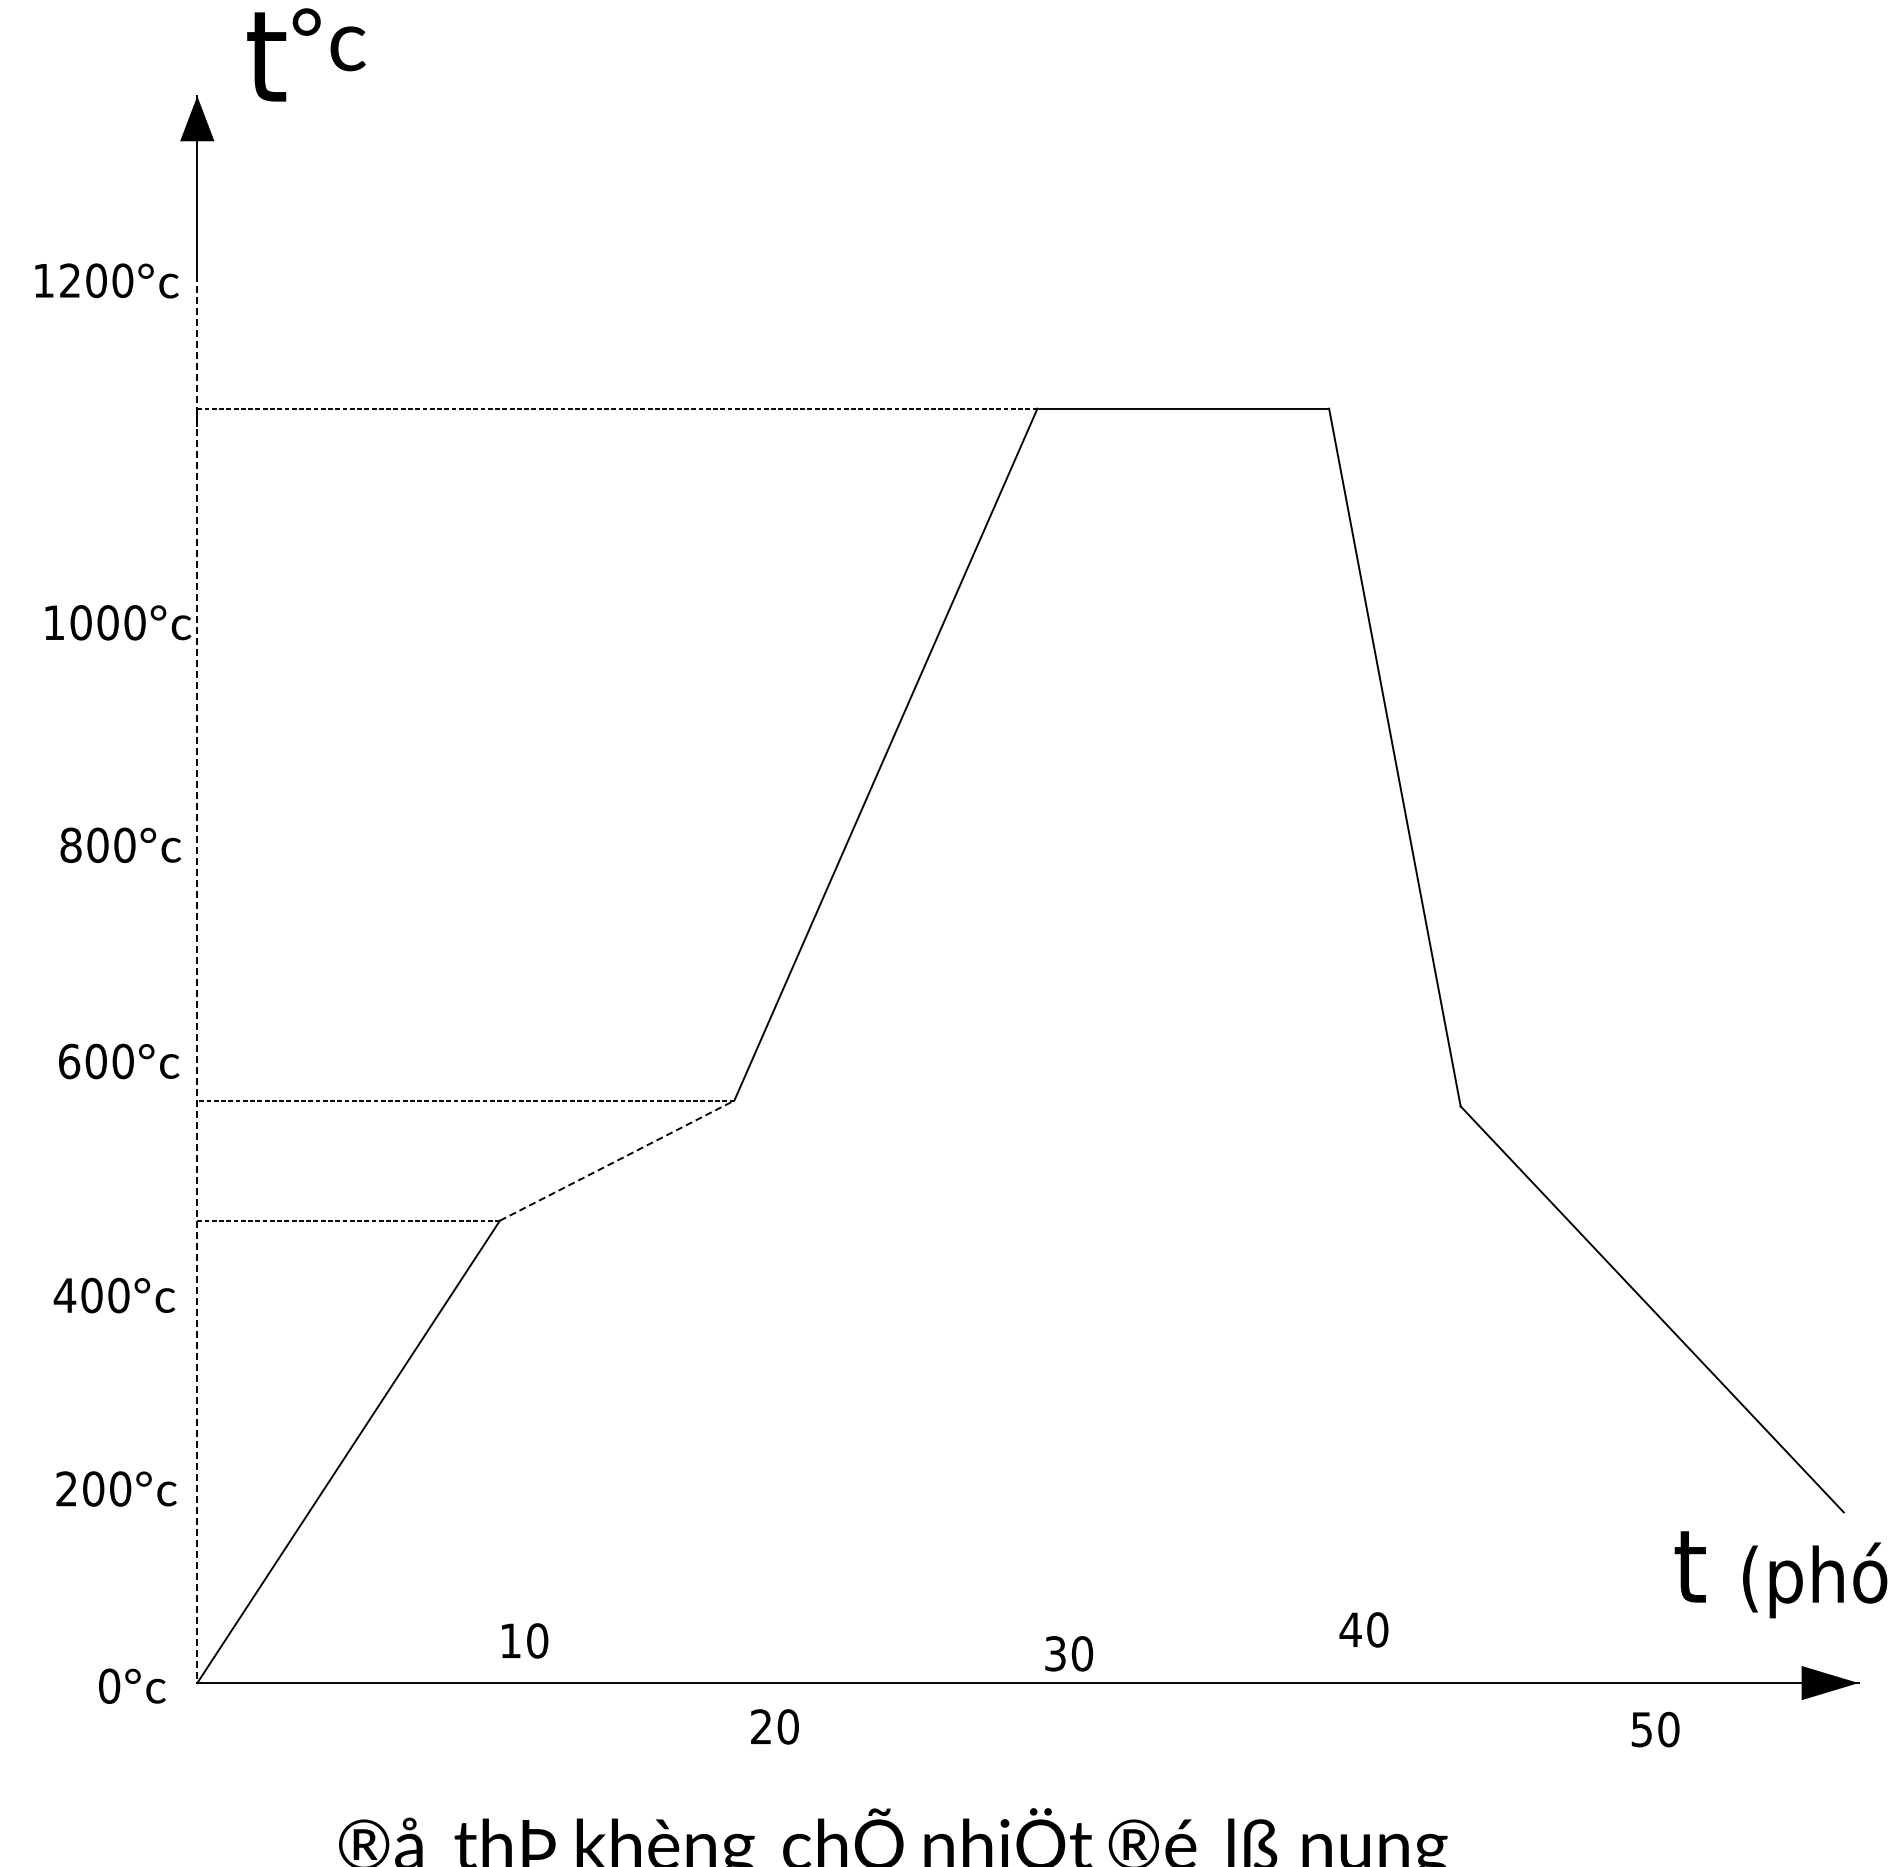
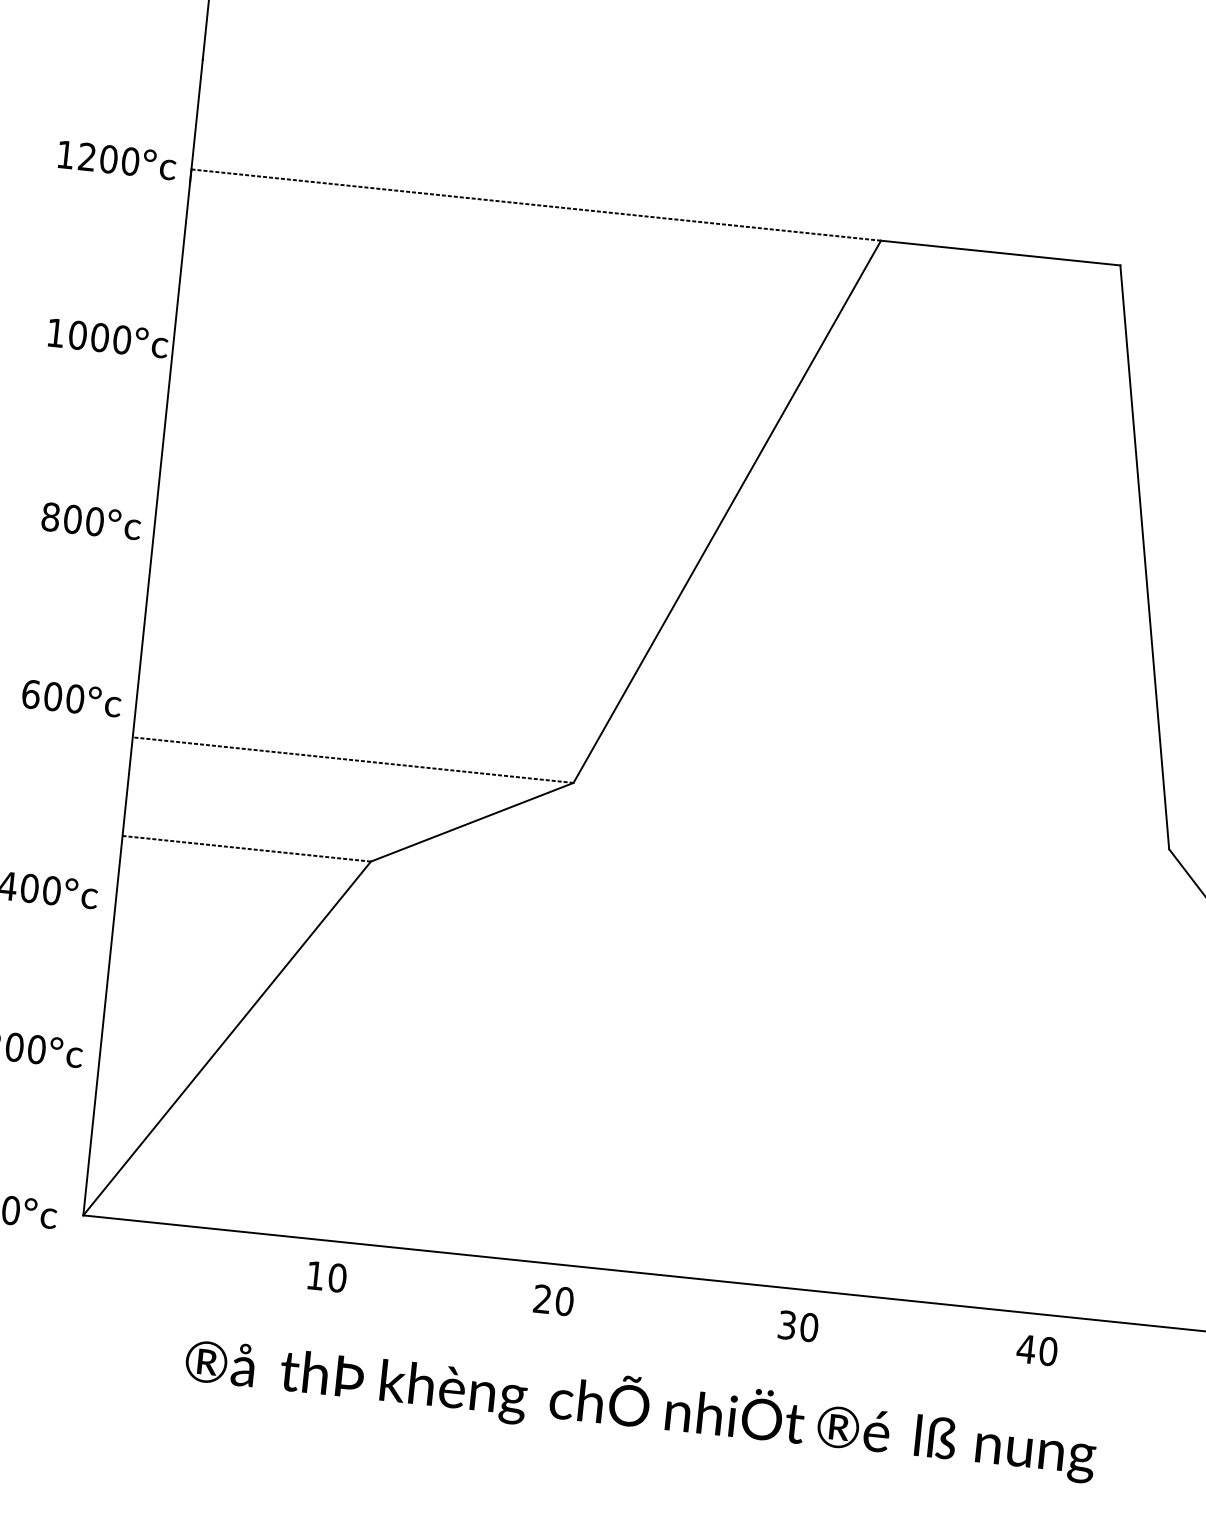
text: (106, 280) -> (117, 159), moved
line: (197, 979) -> (143, 637), dashed -> solid
line: (617, 1160) -> (472, 822), dashed -> solid
text: (1363, 1629) -> (1036, 1349), moved
text: (525, 1640) -> (327, 1276), moved
text: (1069, 1653) -> (798, 1326), moved

